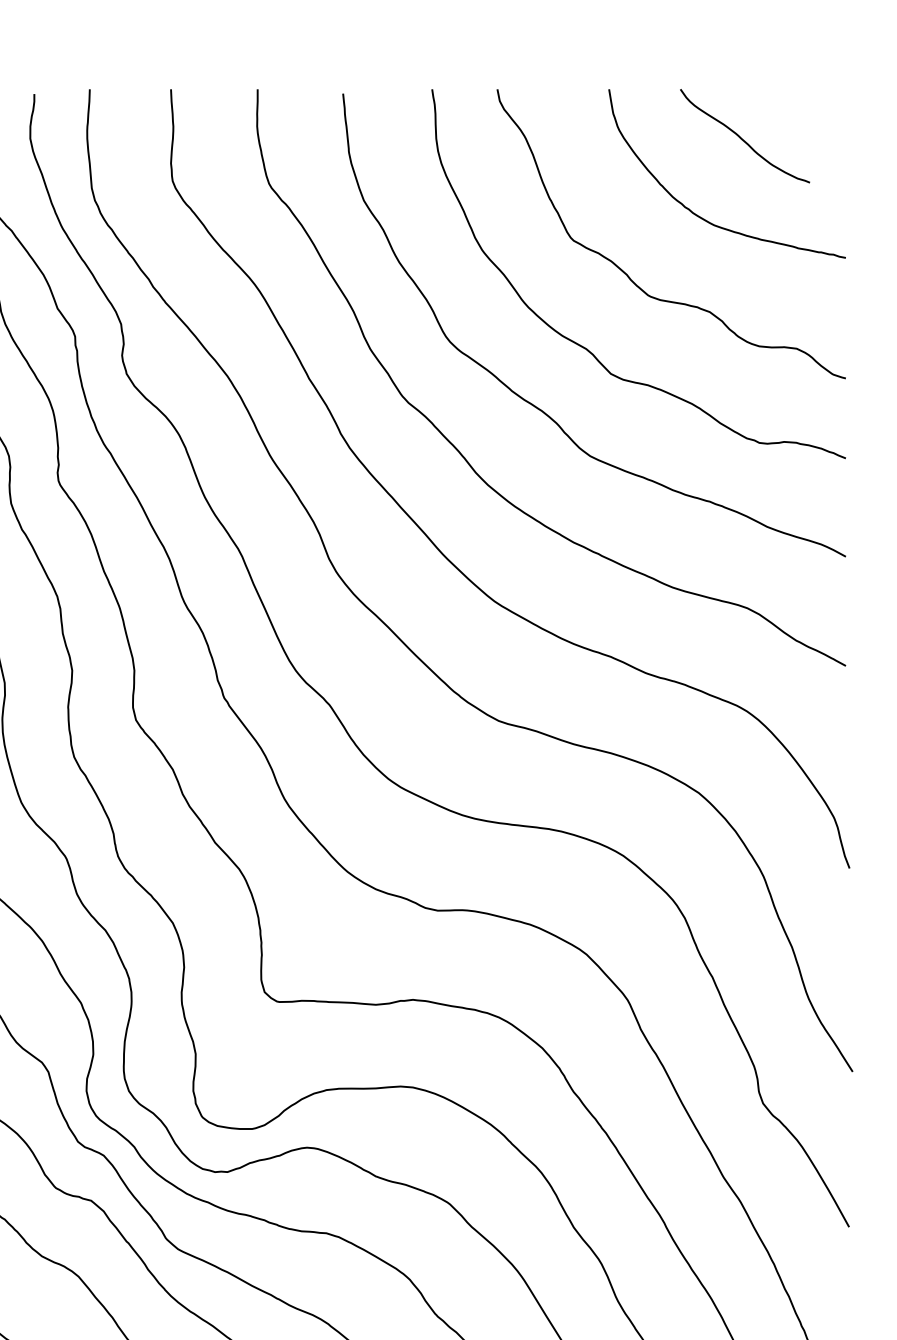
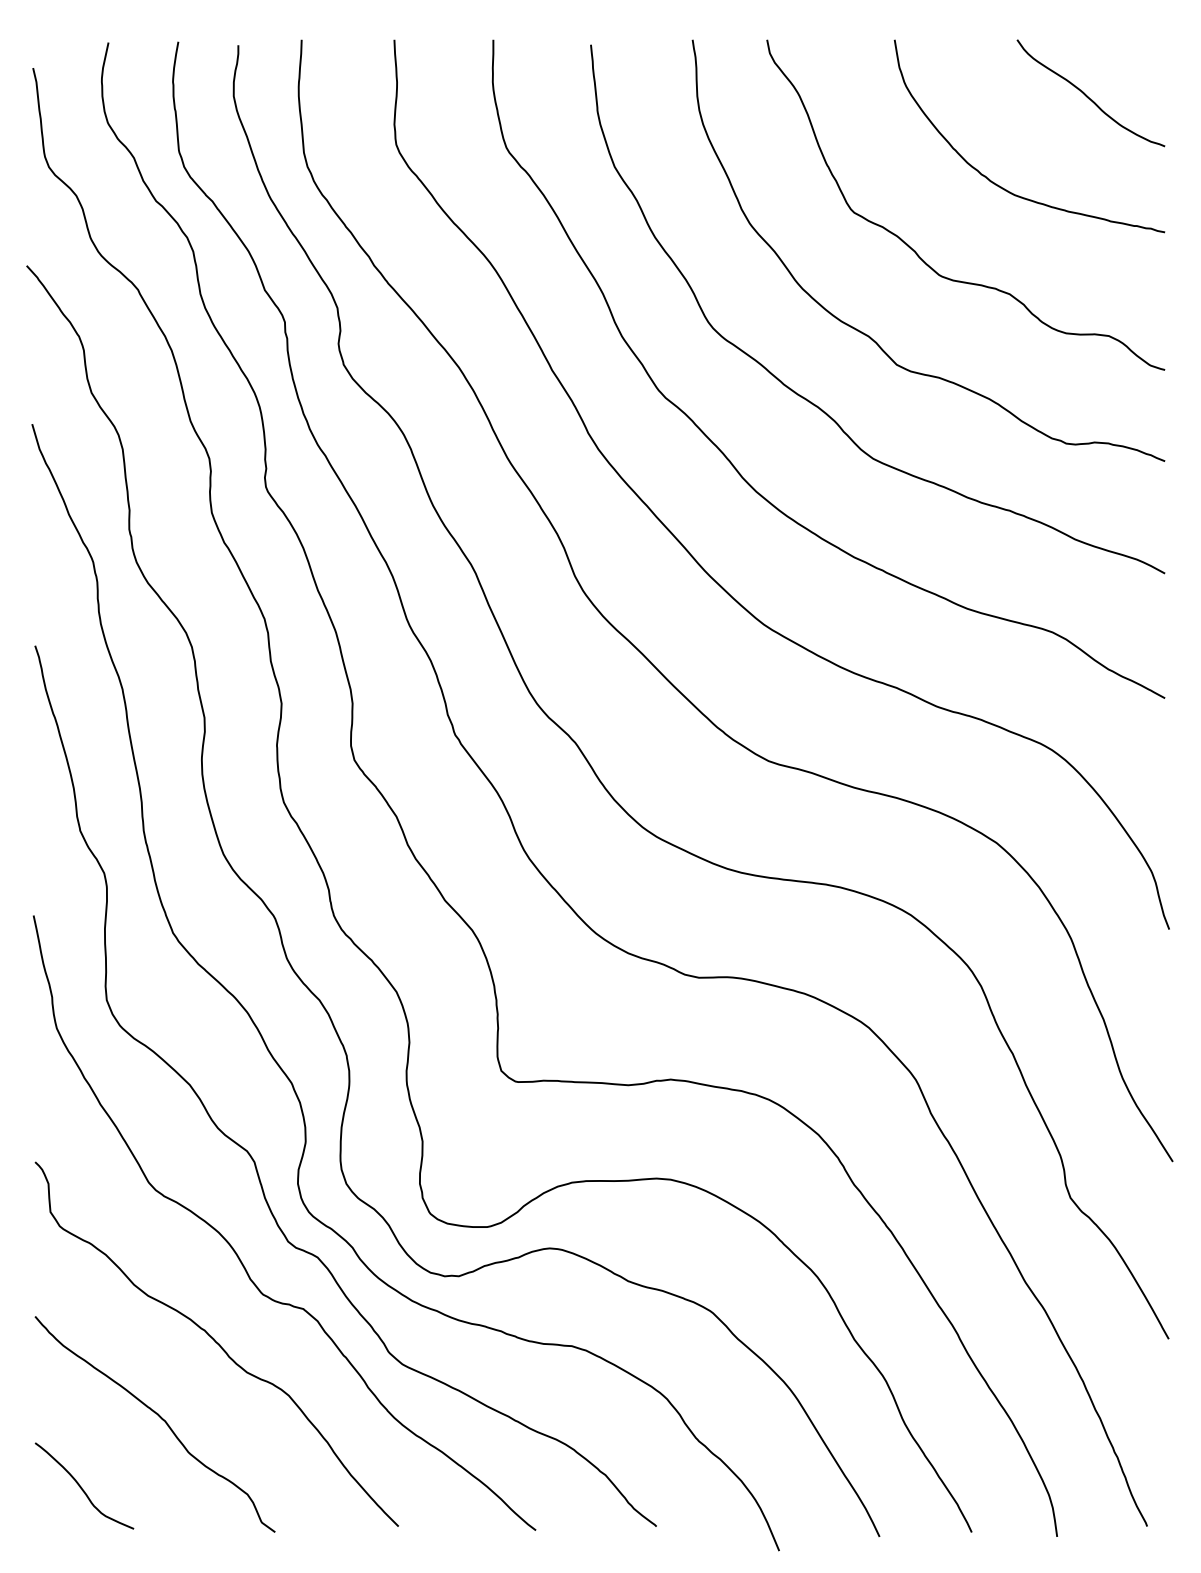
curve: (742, 138) -> (1087, 95), moved

